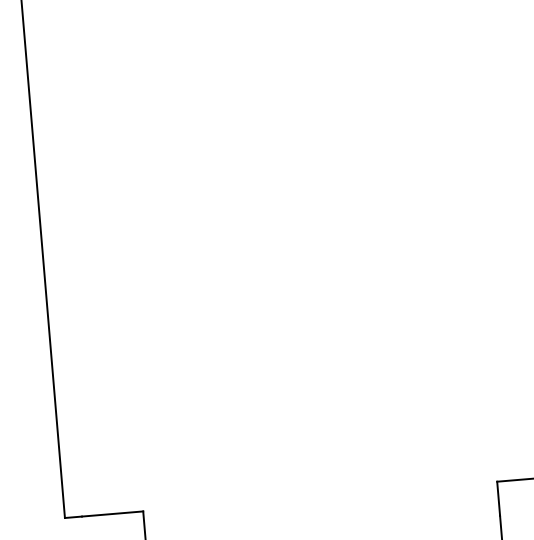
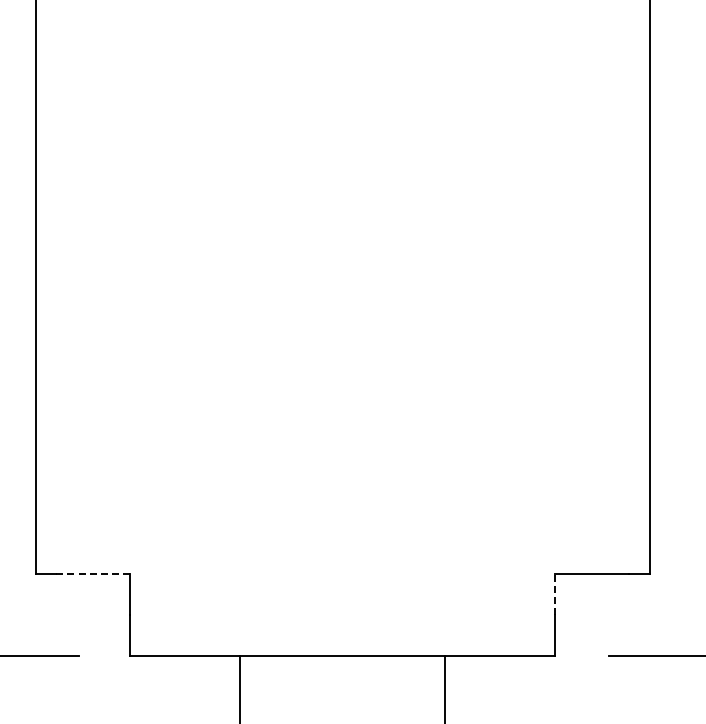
line: (498, 498) -> (555, 594), solid -> dashed
line: (112, 514) -> (93, 574), solid -> dashed

